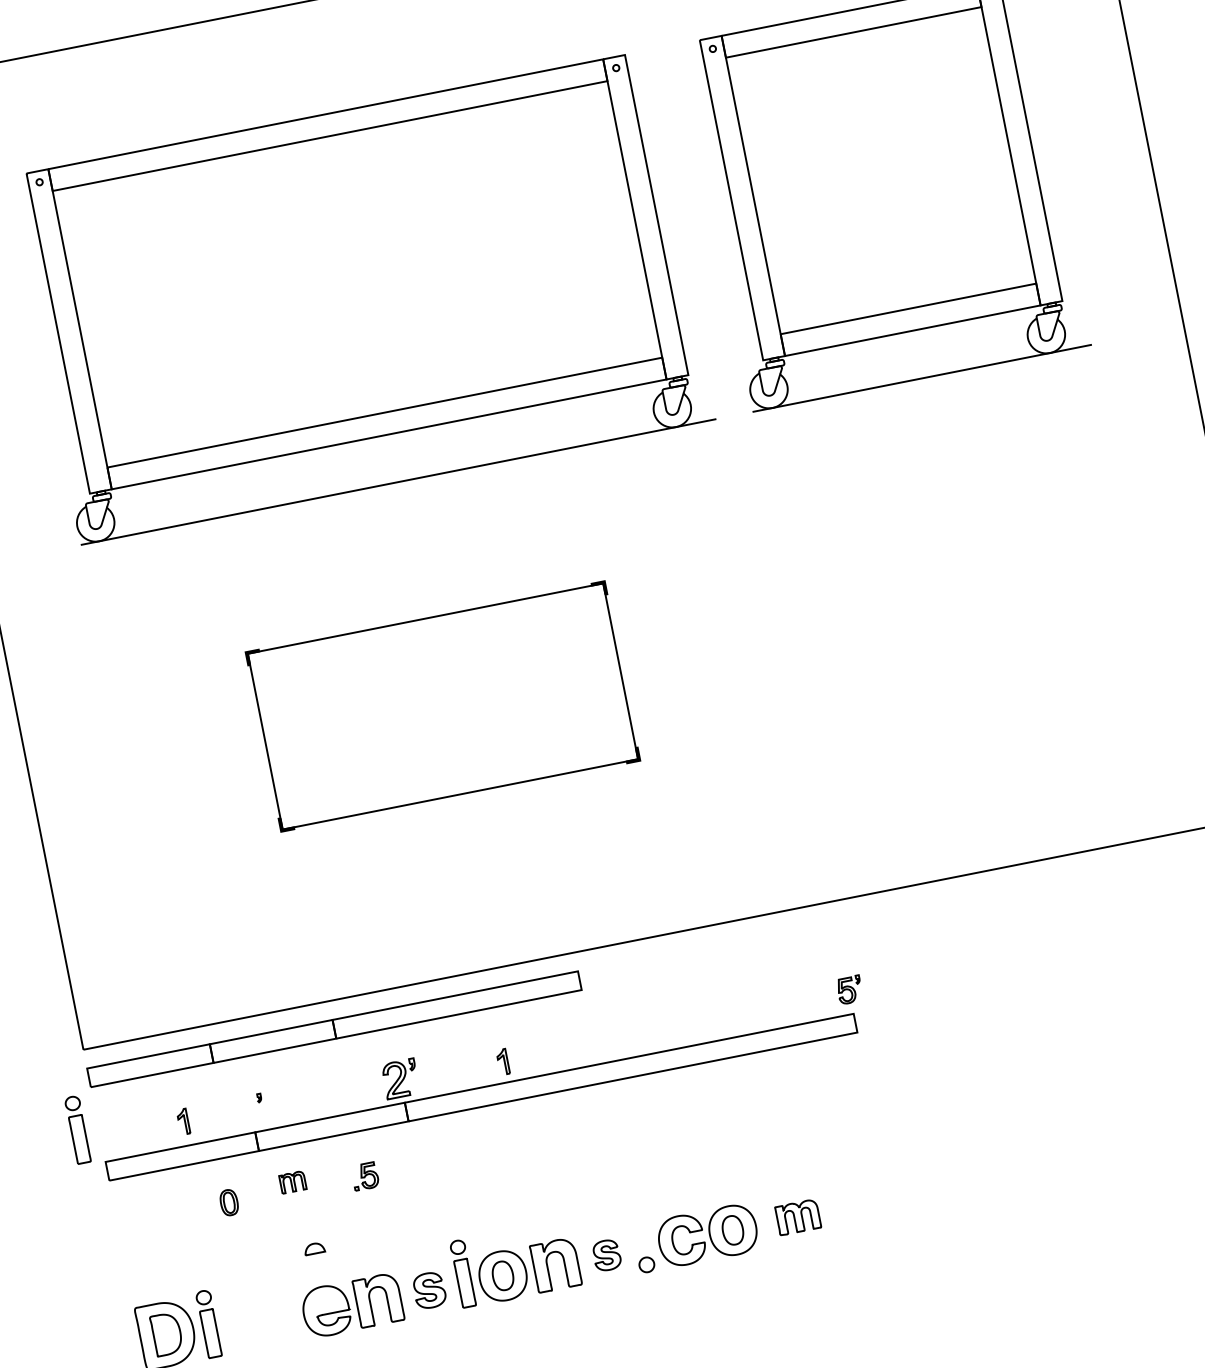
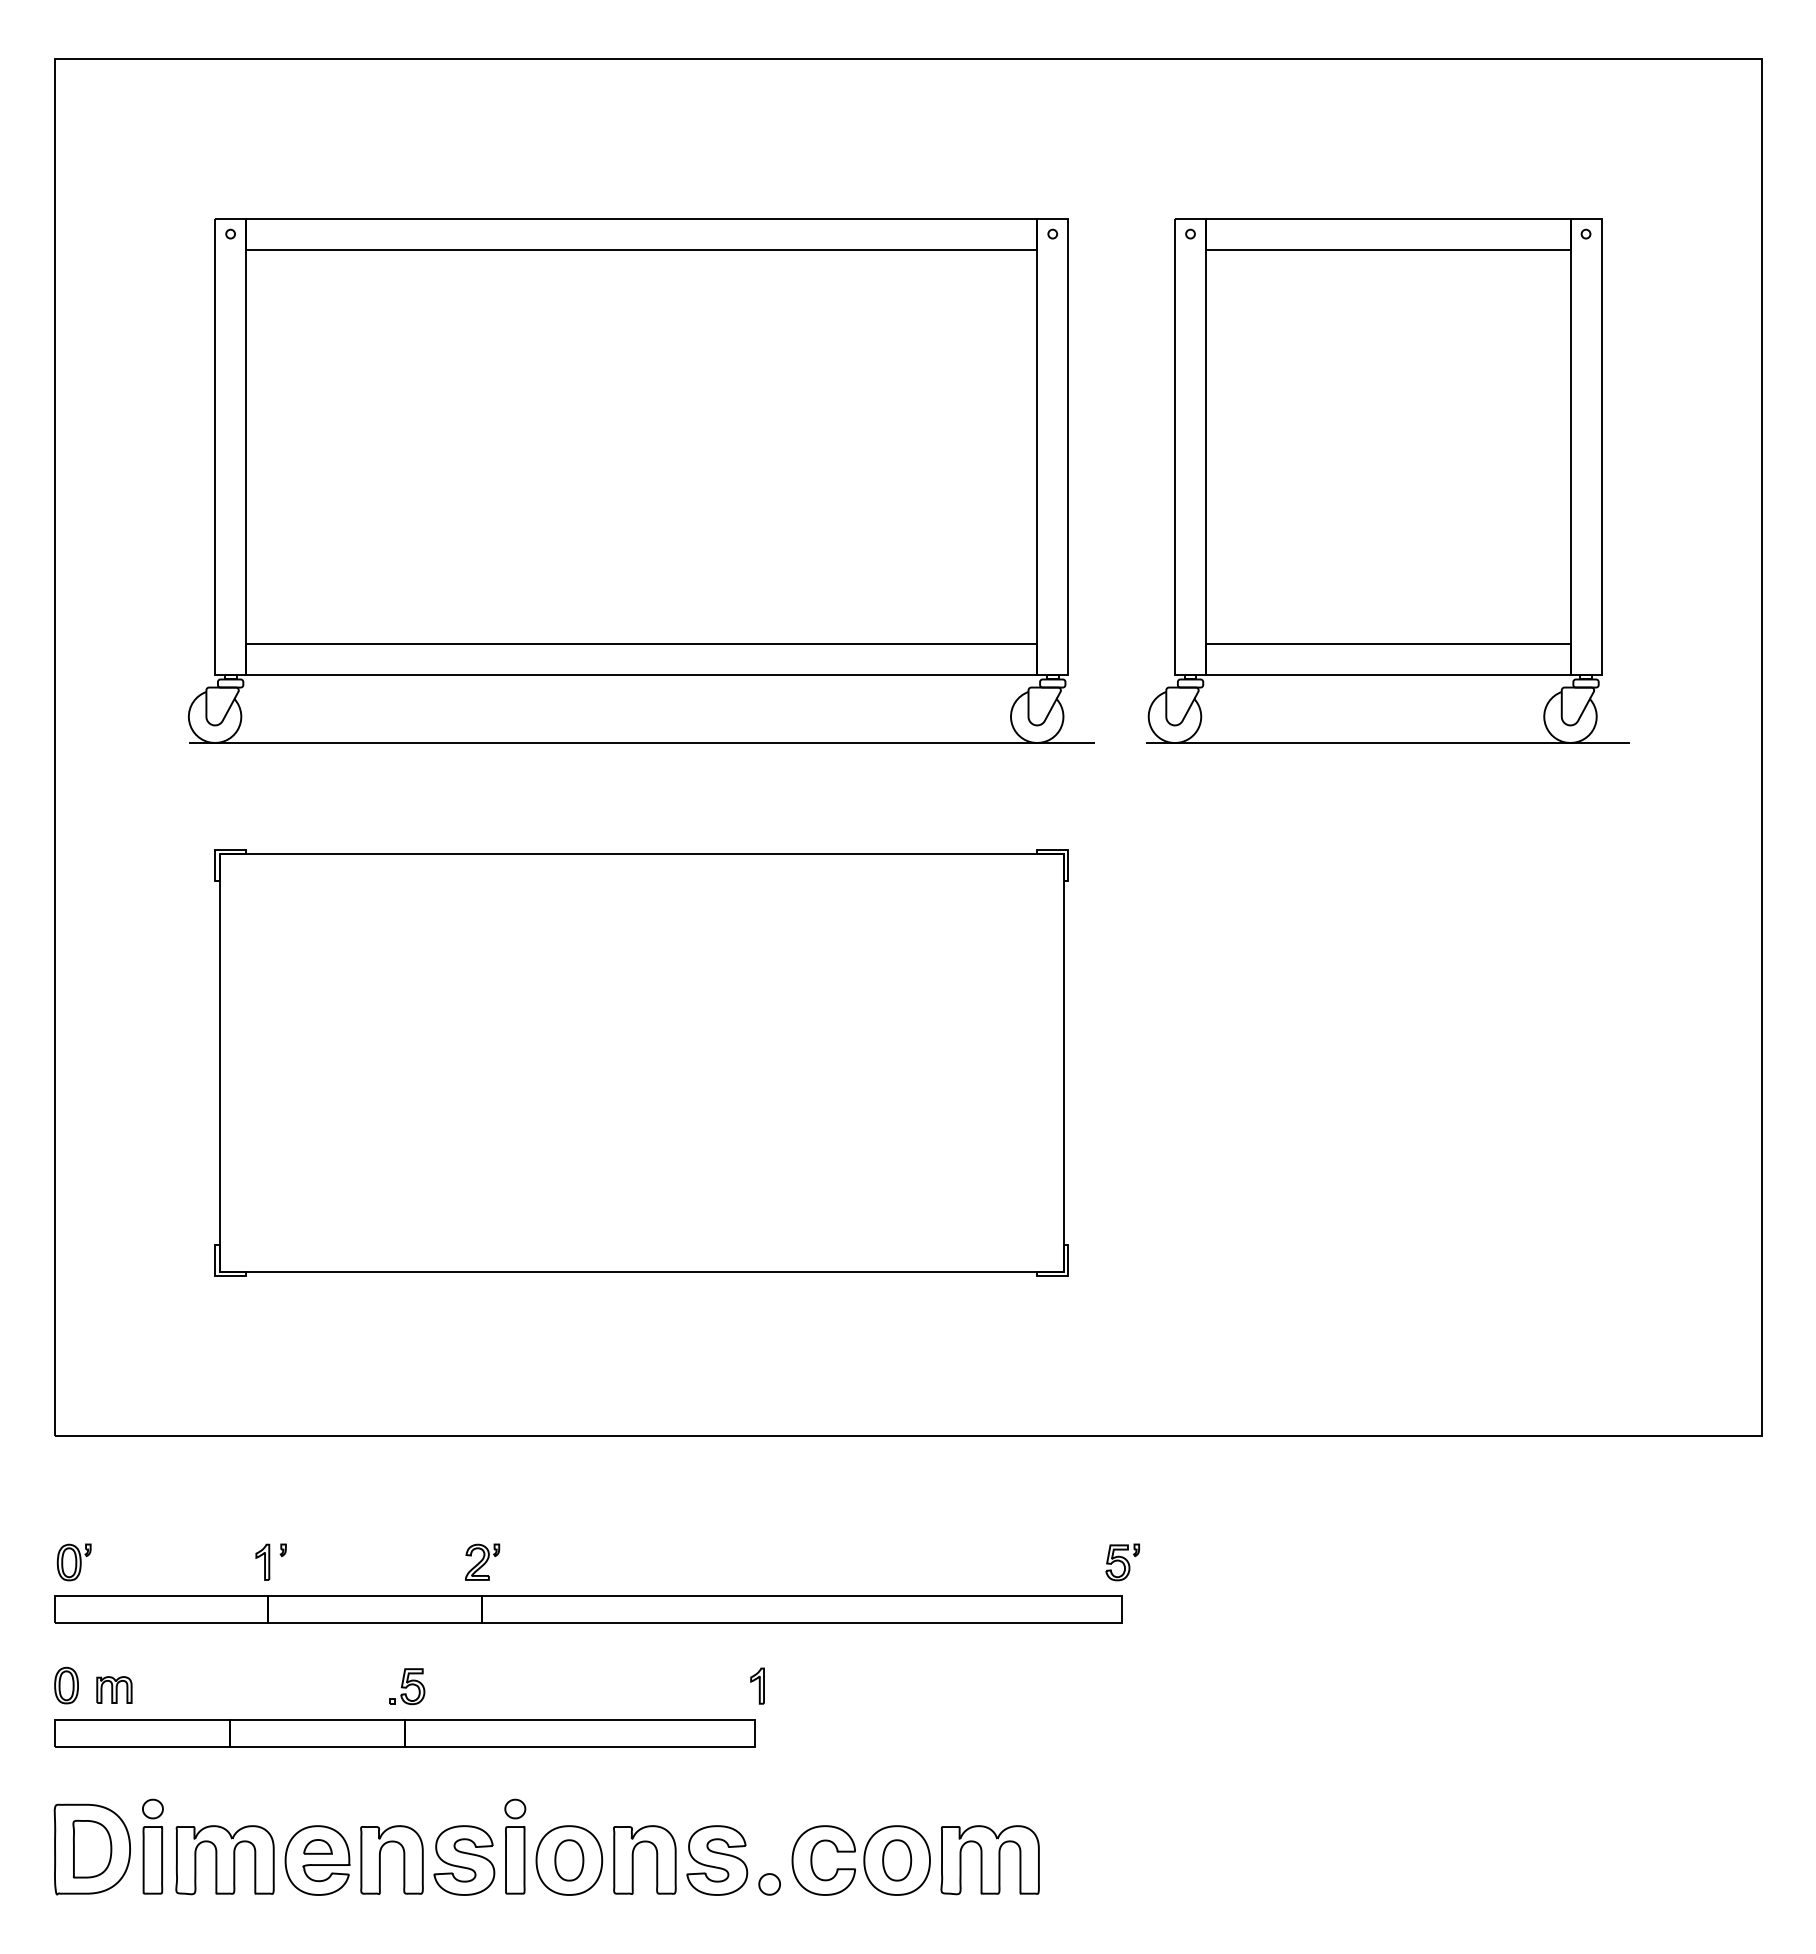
part: (442, 706) -> (641, 1062), size x1.67
part: (334, 1029) -> (404, 1733), moved
part: (503, 1061) -> (757, 1685), moved
part: (400, 1078) -> (482, 1561), size x0.71
part: (183, 1121) -> (262, 1561), moved
part: (77, 1129) -> (25, 1544), removed
part: (113, 1135) -> (73, 1562), added
part: (292, 1181) -> (114, 1689), moved
part: (229, 1202) -> (66, 1685), moved
part: (797, 1217) -> (989, 1860), size x1.67
part: (314, 1248) -> (317, 1846), moved
part: (606, 1255) -> (717, 1860), size x1.67
part: (429, 1290) -> (464, 1860), size x1.43
part: (261, 1323) -> (224, 1860), added

